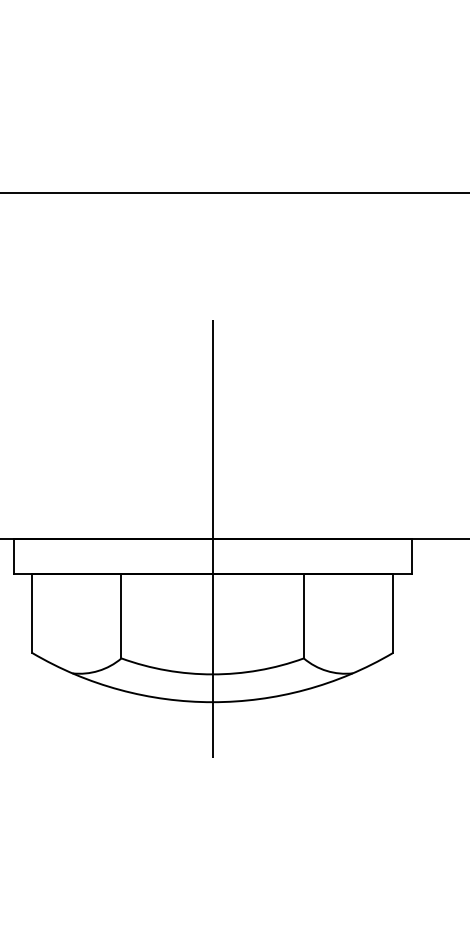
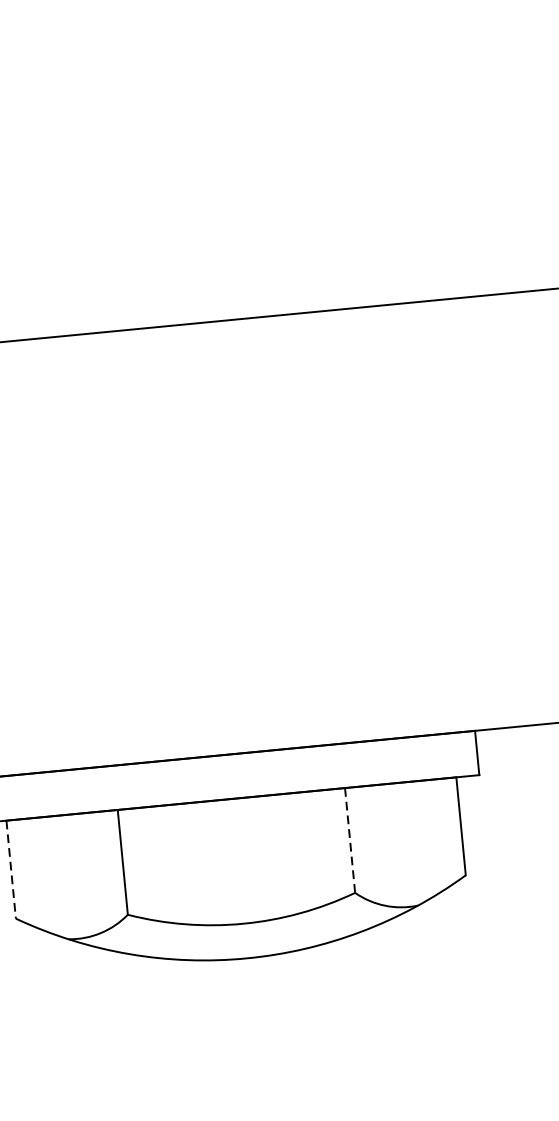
line: (212, 538) -> (226, 754), removed
line: (32, 614) -> (11, 870), solid -> dashed
line: (303, 616) -> (349, 840), solid -> dashed

